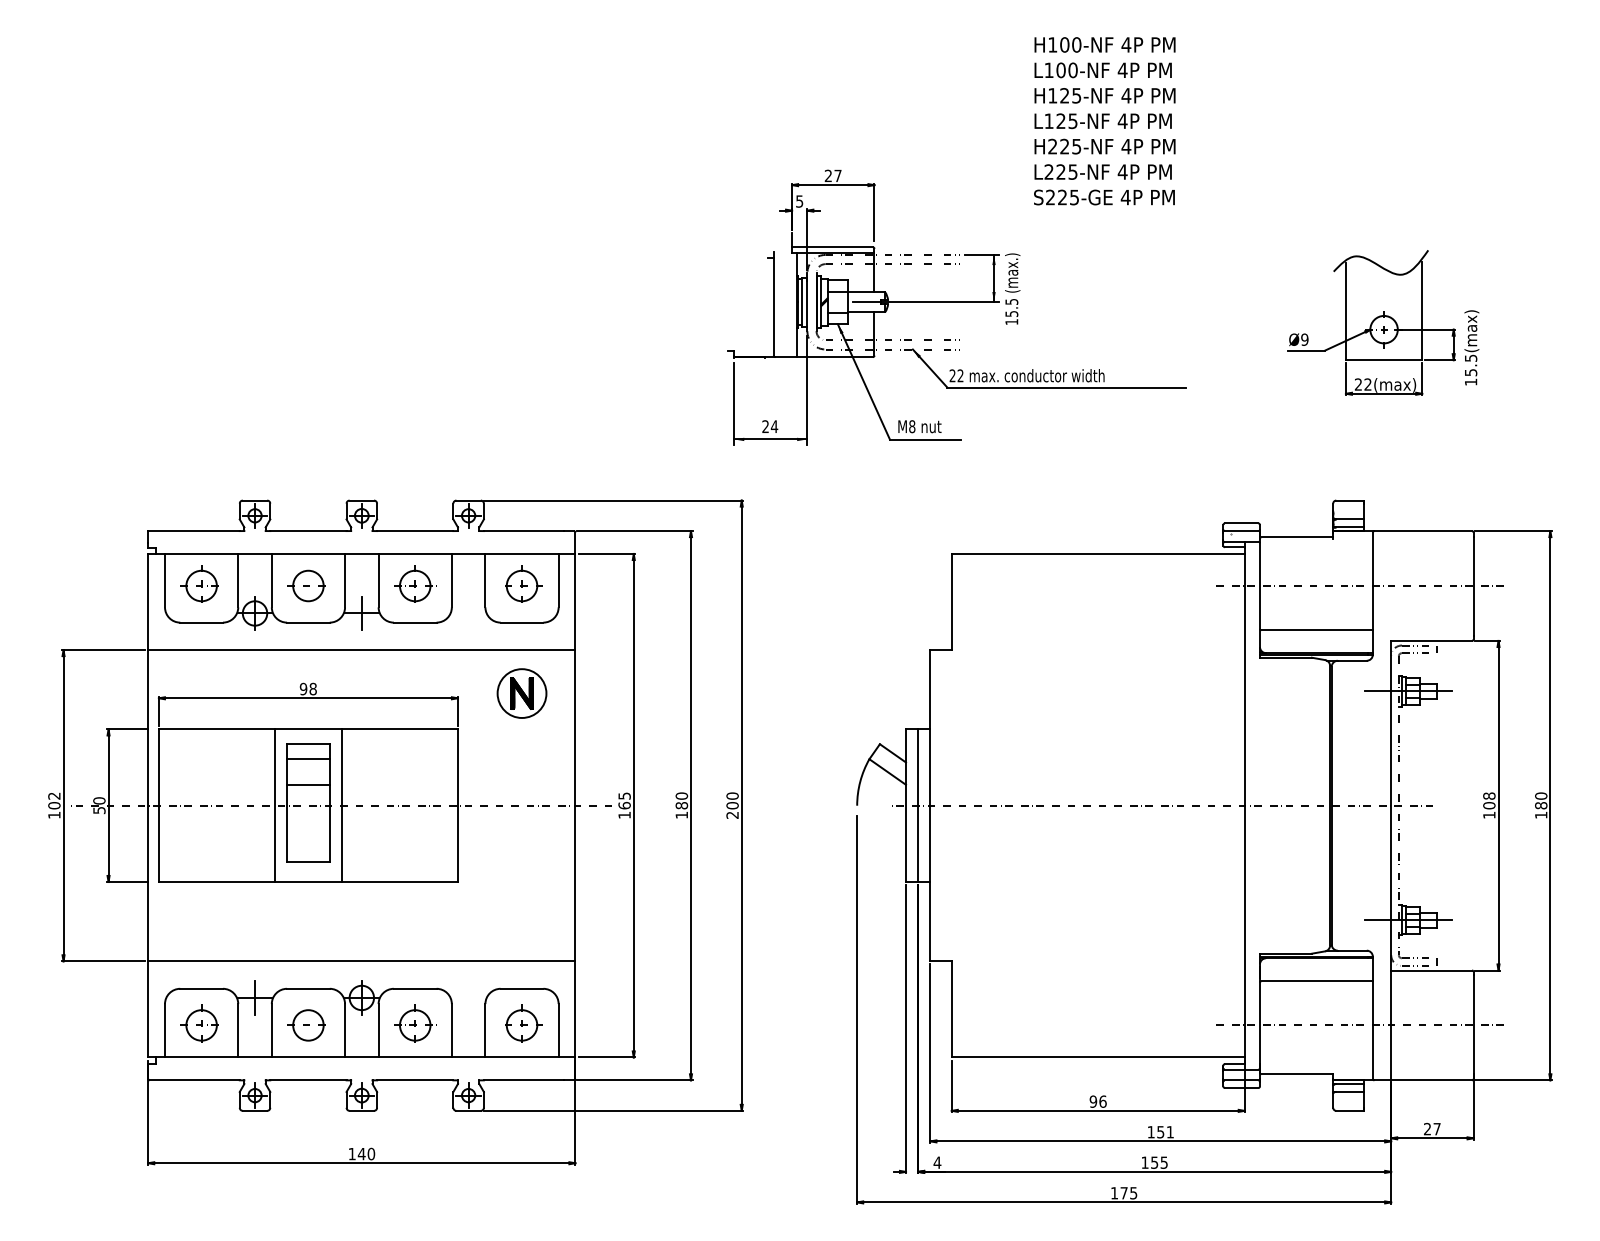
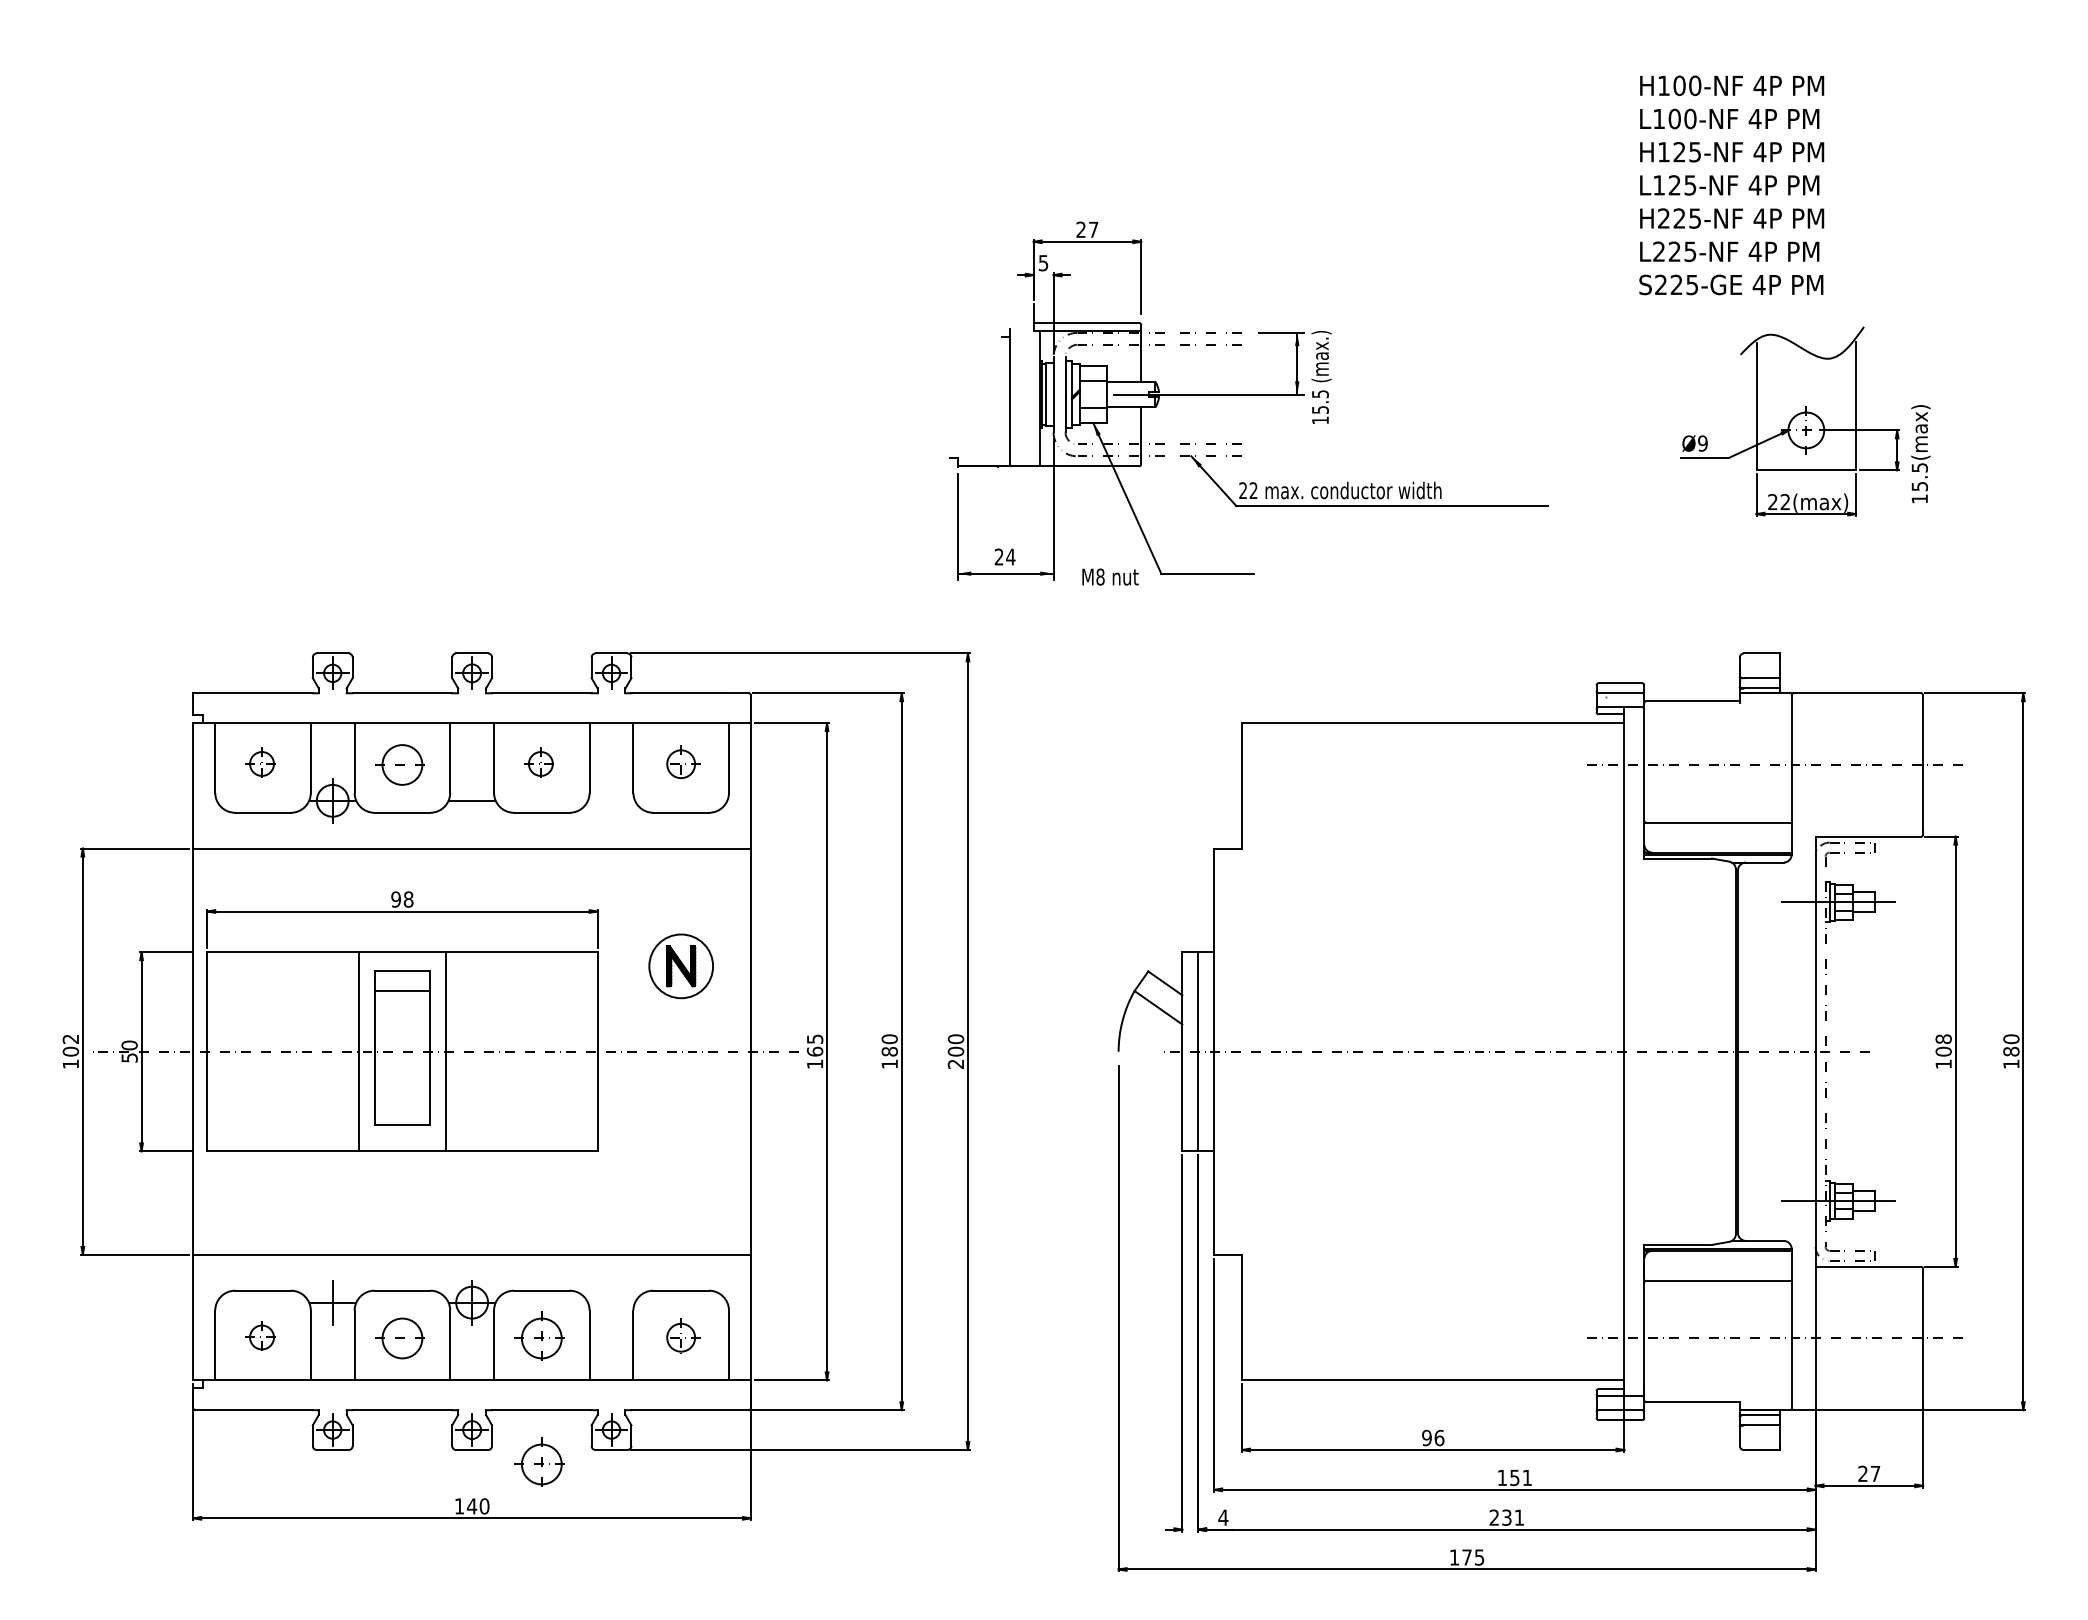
text: (1104, 121) -> (1731, 185), moved
text: (919, 426) -> (1110, 576), moved
part: (199, 584) -> (260, 762), size x0.6
part: (413, 584) -> (539, 762), size x0.6
part: (521, 584) -> (680, 762), size x0.7
line: (362, 613) -> (472, 800), removed
part: (521, 693) -> (680, 966), moved
line: (308, 784) -> (402, 1024), removed
part: (199, 1023) -> (260, 1335), size x0.6
part: (521, 1023) -> (680, 1335), size x0.7
part: (413, 1119) -> (539, 1461), added
text: (1154, 1162) -> (1506, 1517), 155 -> 231

